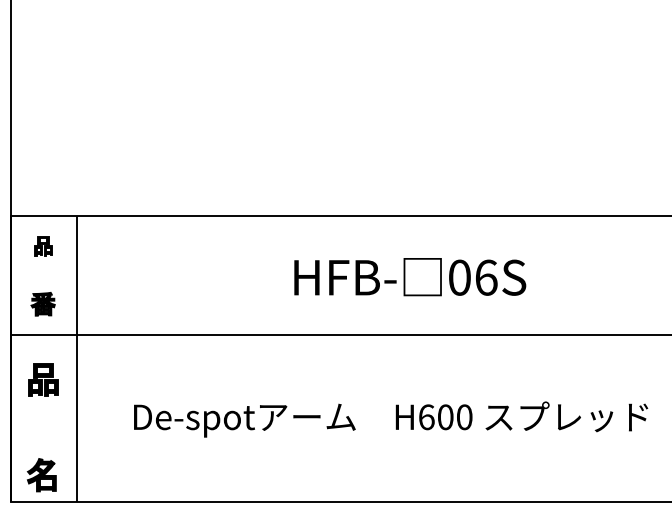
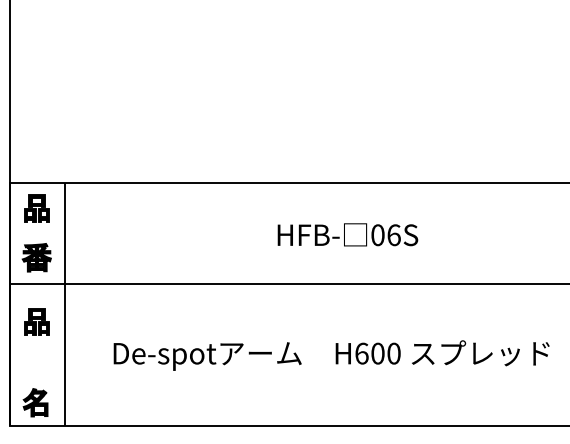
part: (42, 246) -> (36, 208), size x1.67
part: (409, 276) -> (347, 234), size x0.71
part: (42, 303) -> (36, 257), size x1.43

